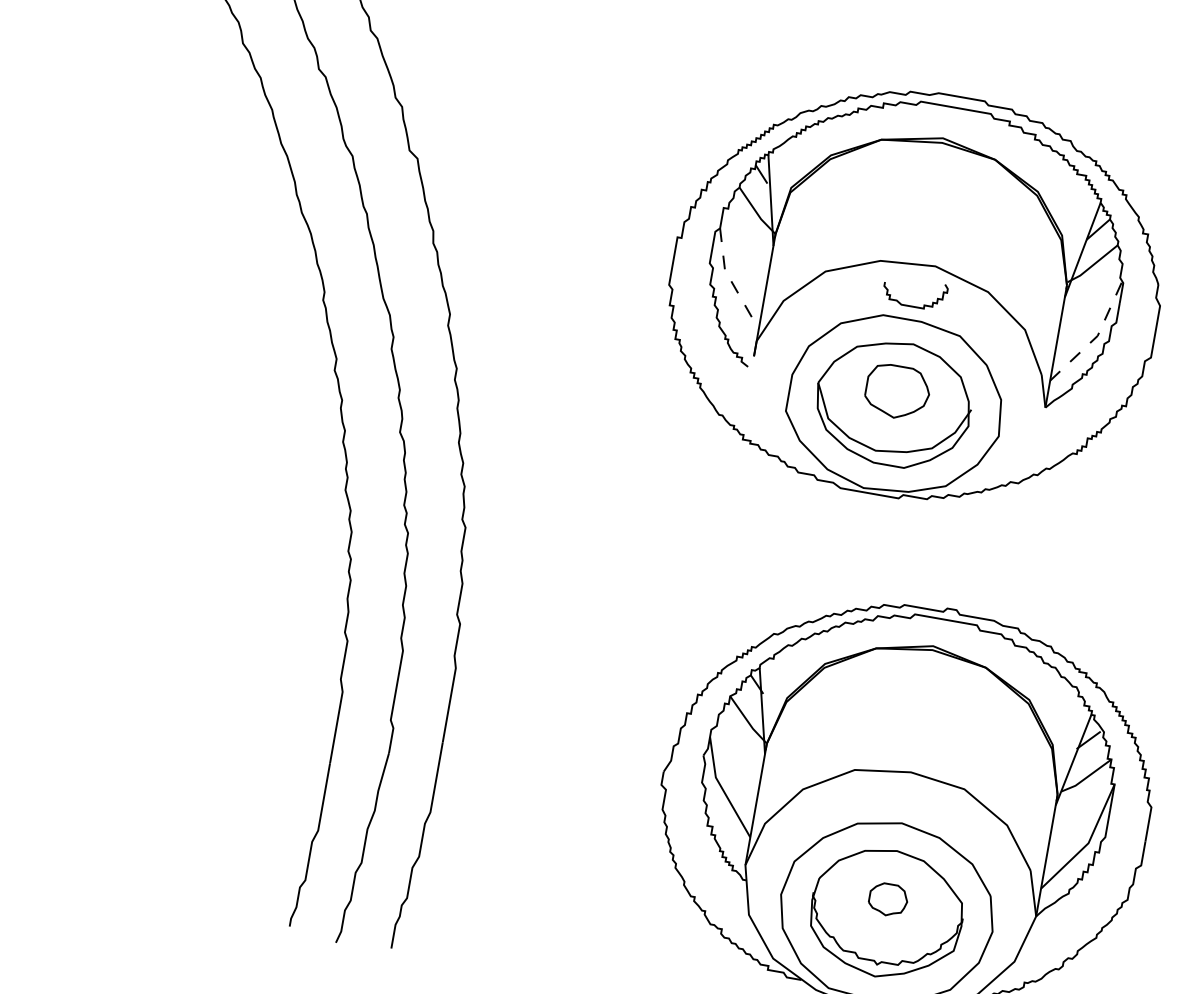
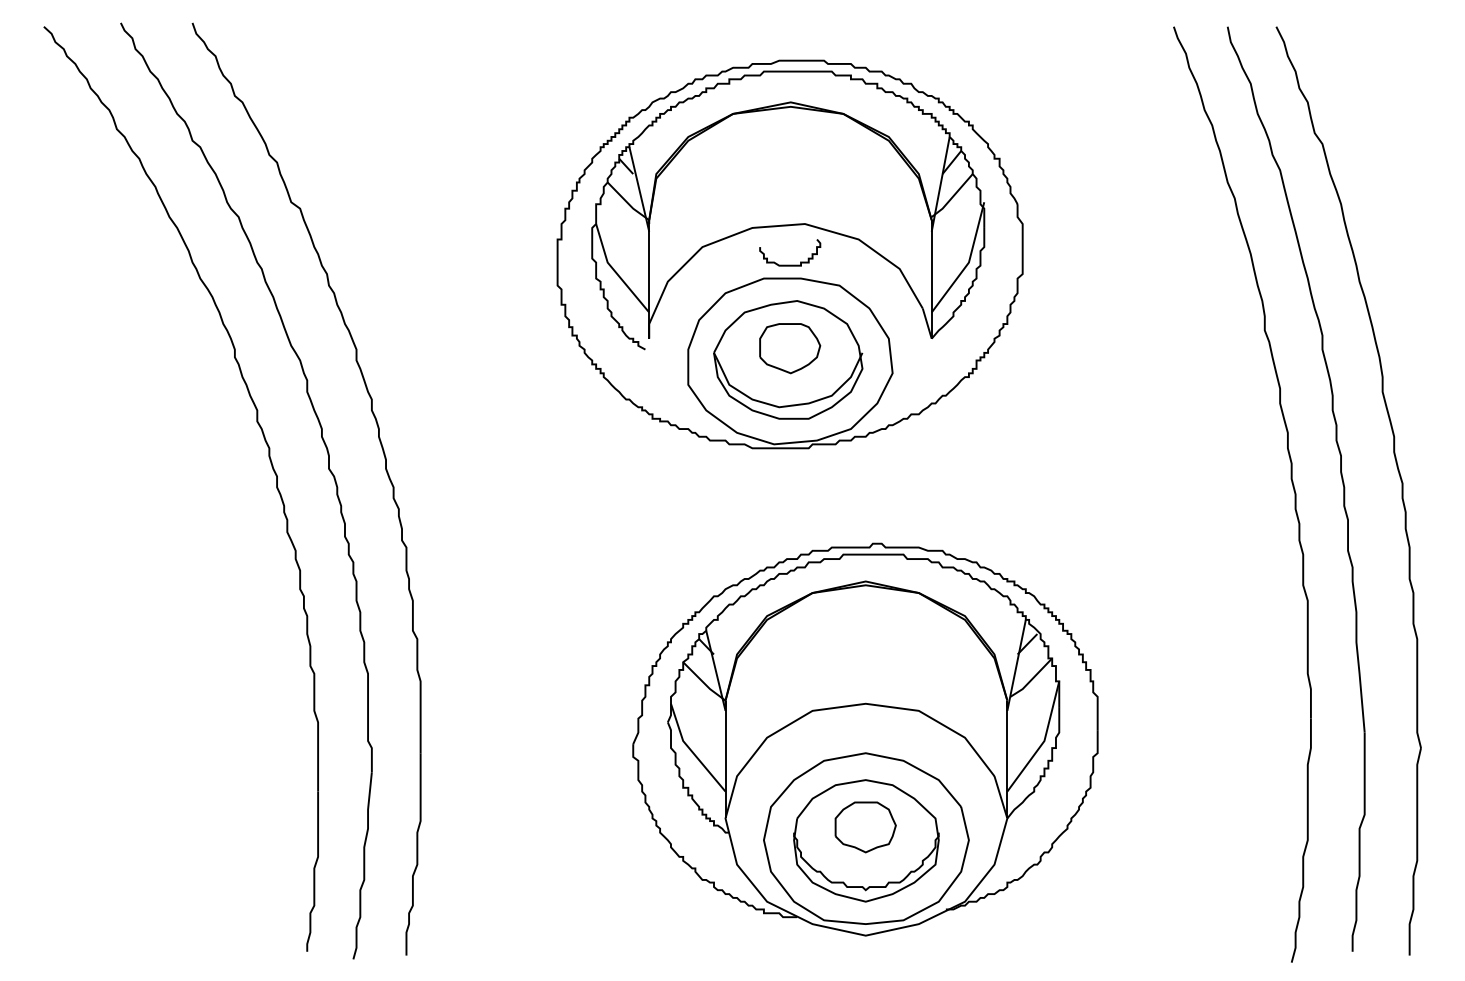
line: (731, 280) -> (615, 271), dashed -> solid
line: (1097, 335) -> (968, 262), dashed -> solid
part: (888, 899) -> (865, 827), size x1.67

